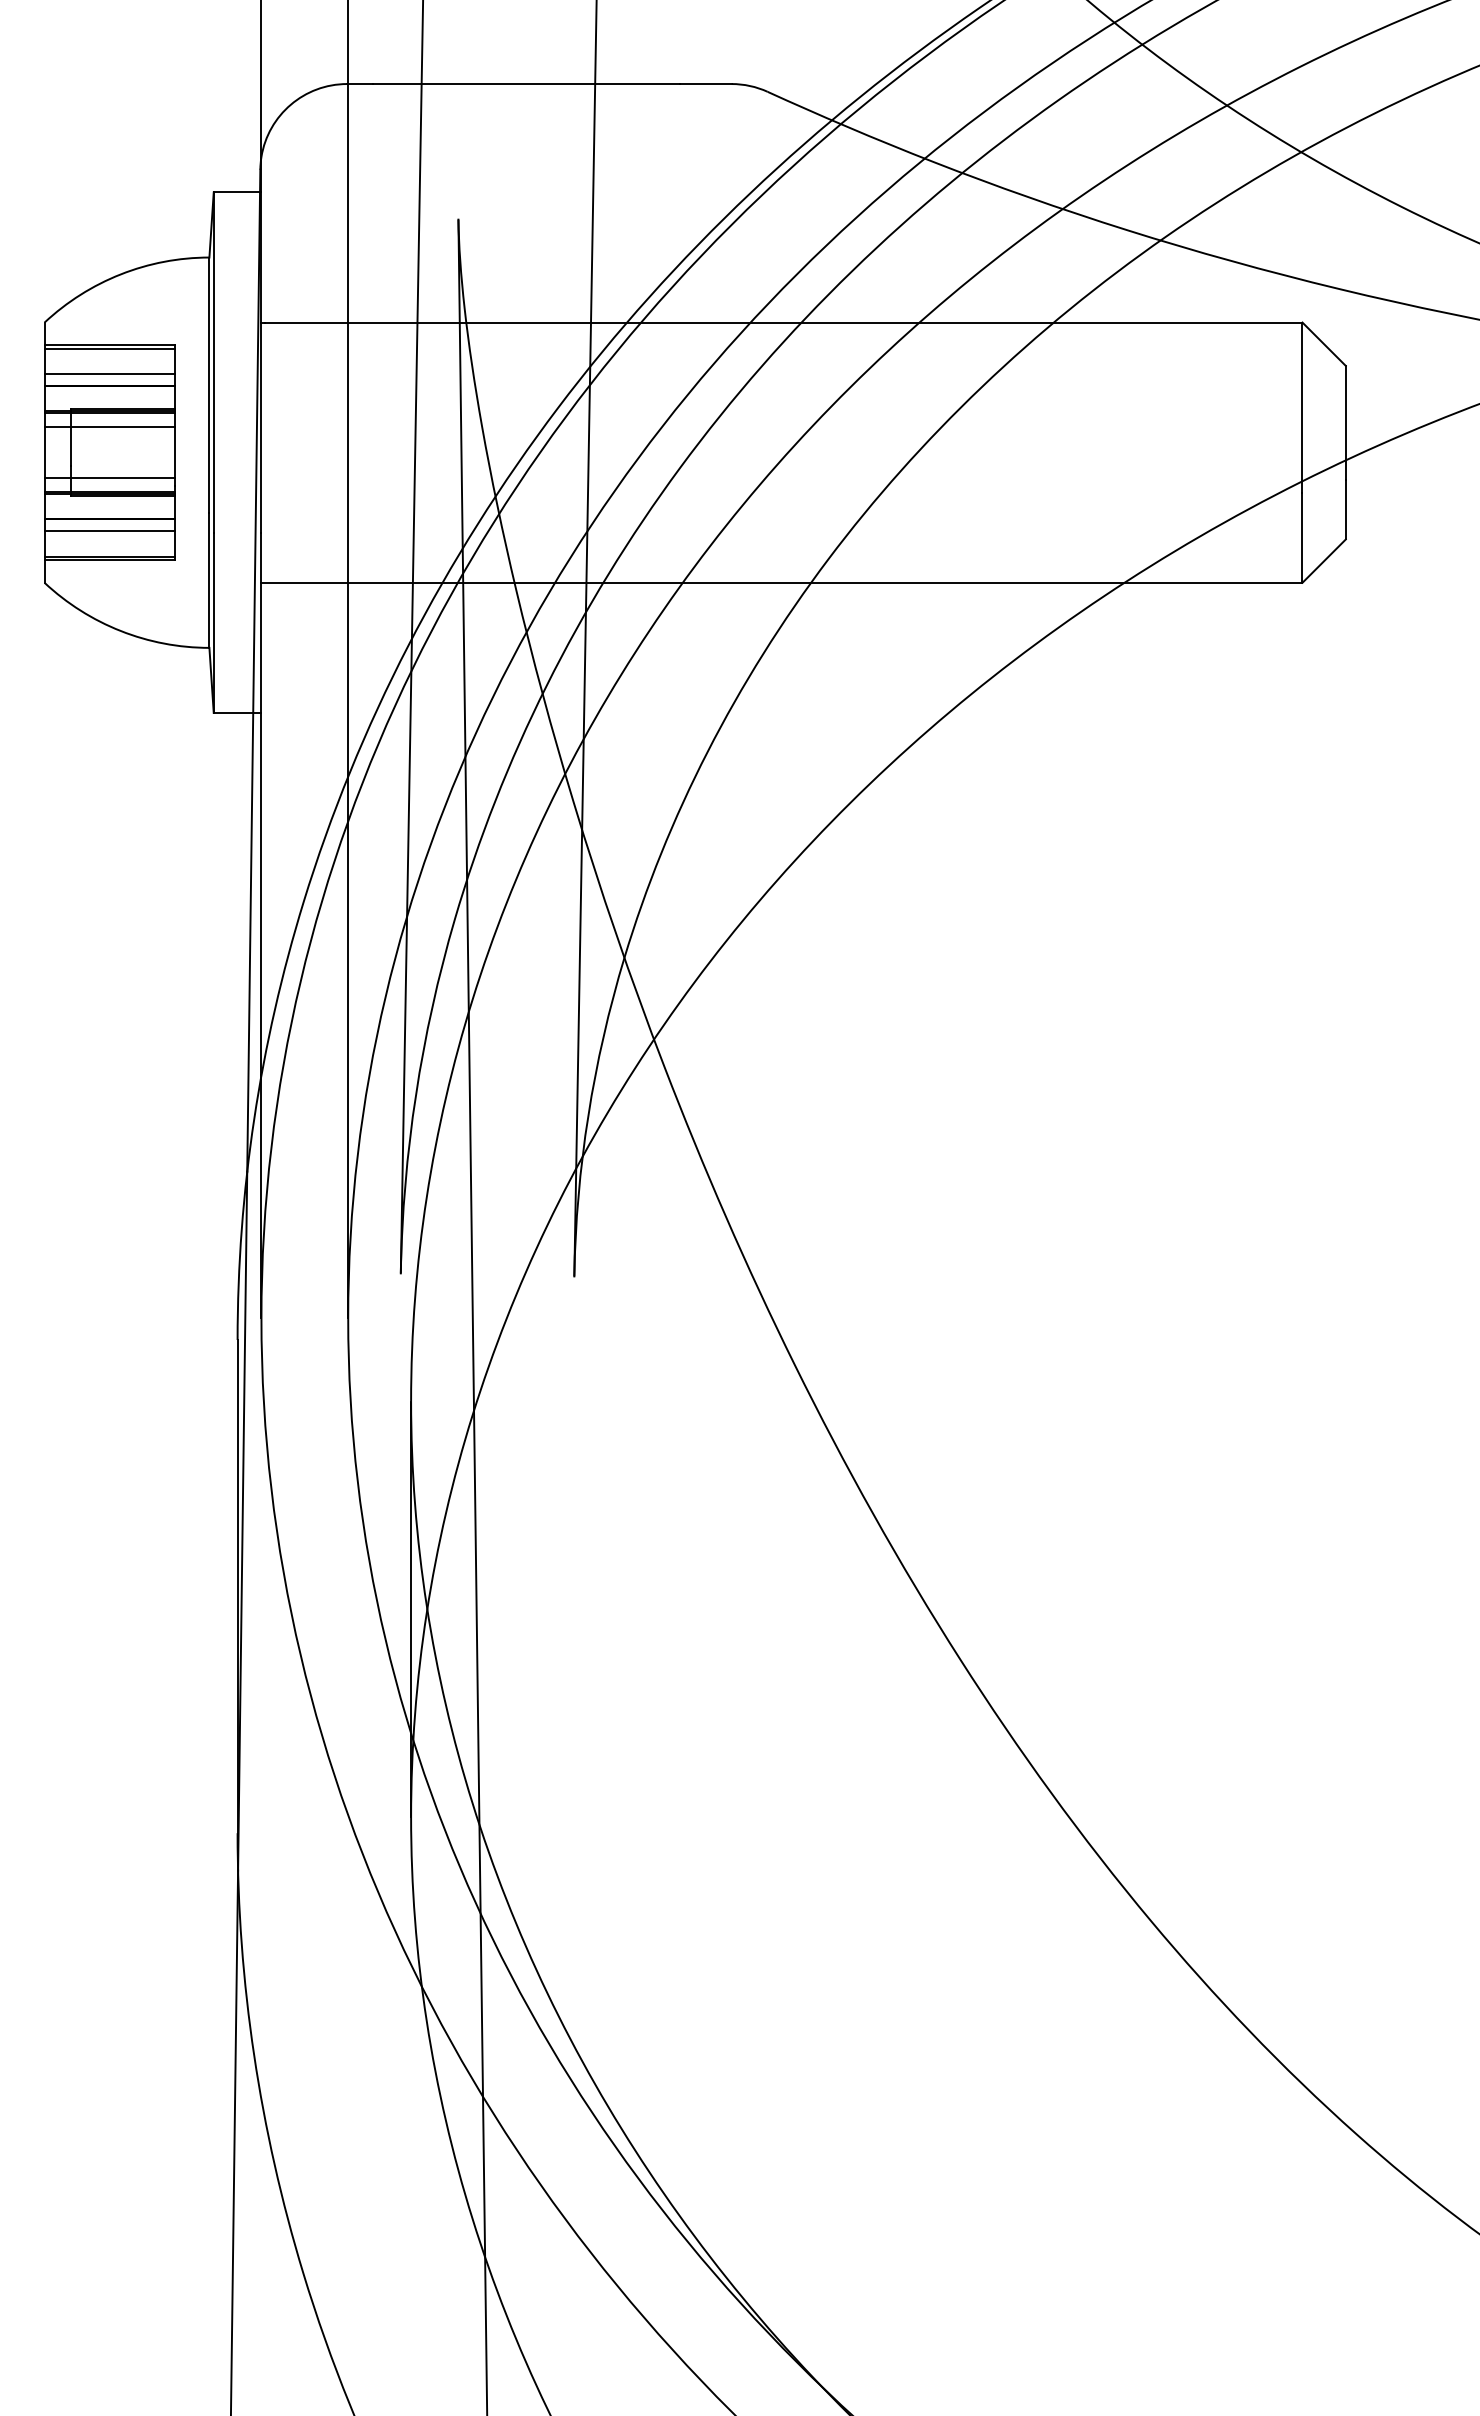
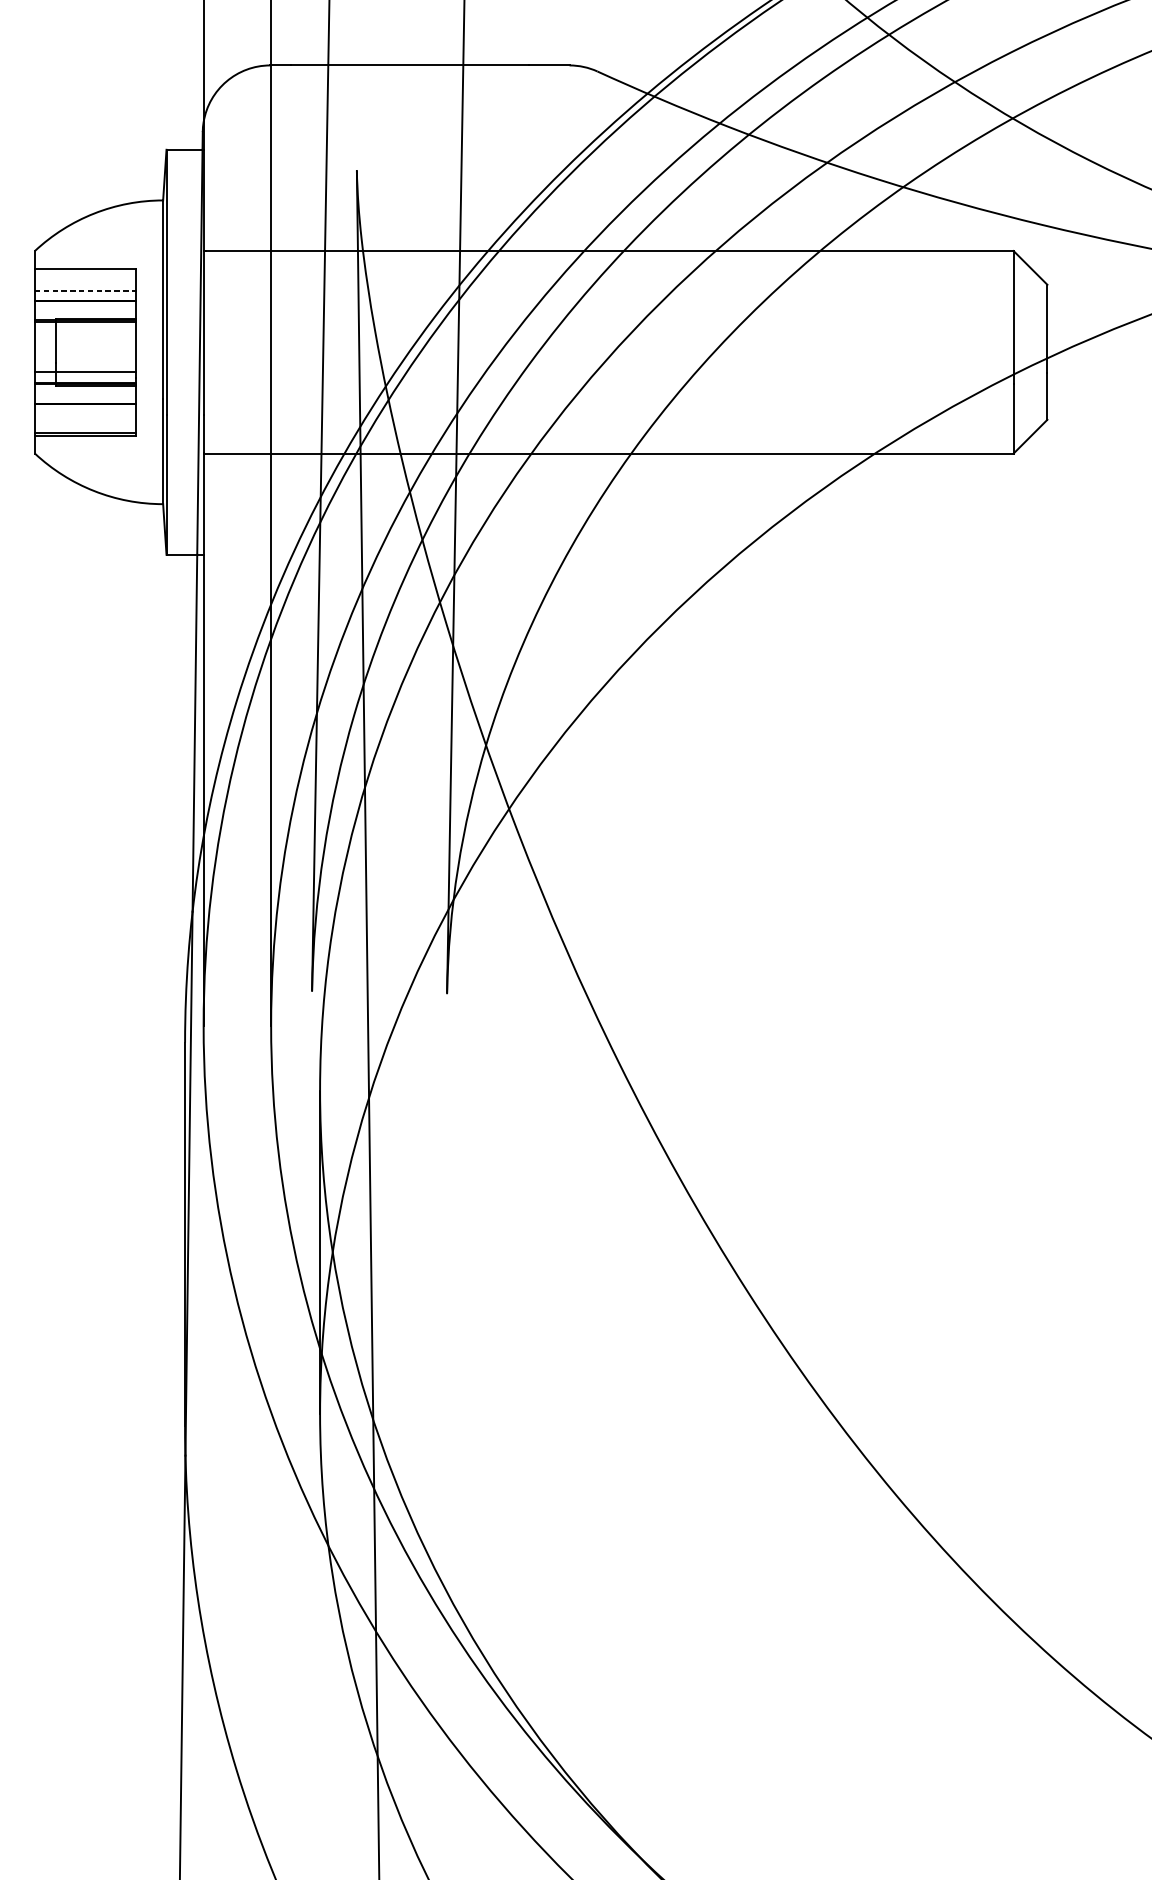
line: (109, 348) -> (85, 271), removed
line: (110, 374) -> (86, 291), solid -> dashed
line: (109, 426) -> (85, 331), removed
line: (109, 531) -> (85, 413), removed

